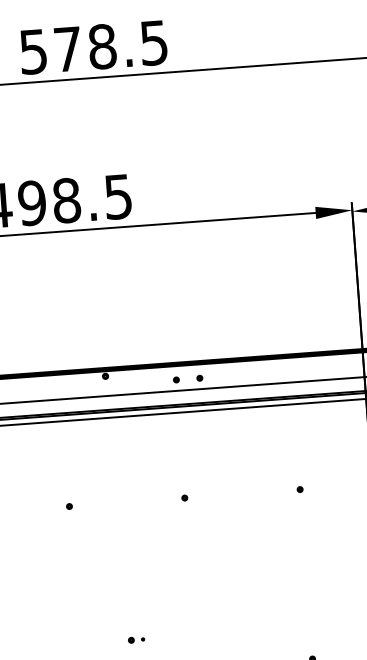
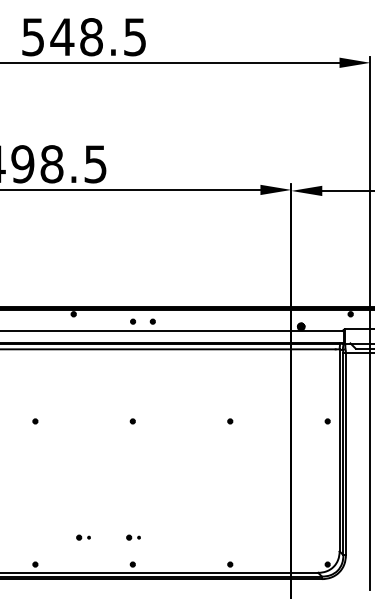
text: (68, 48) -> (62, 36), 578.5 -> 548.5
part: (195, 635) -> (133, 537), added

